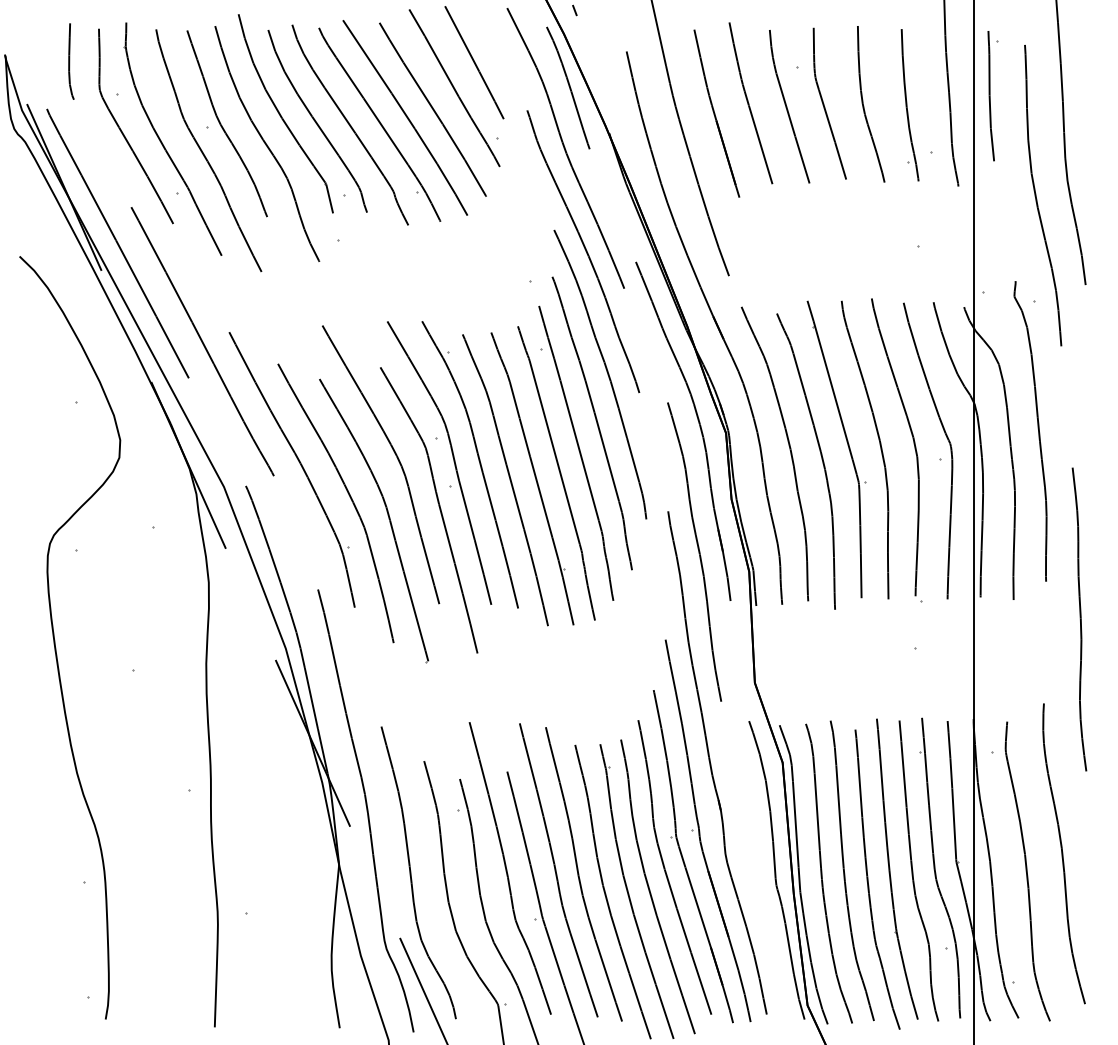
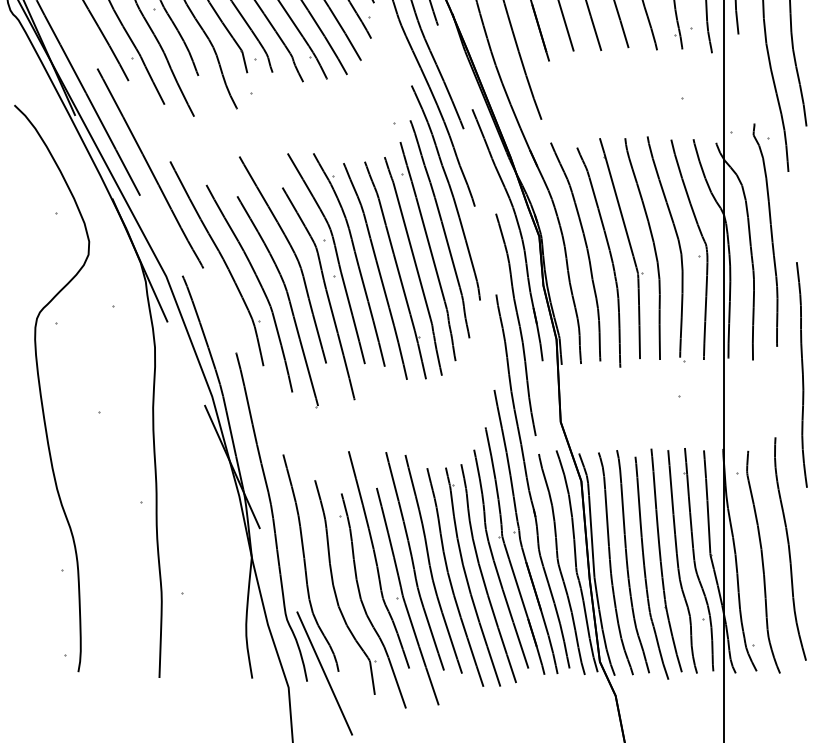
curve: (753, 875) -> (559, 565), added

